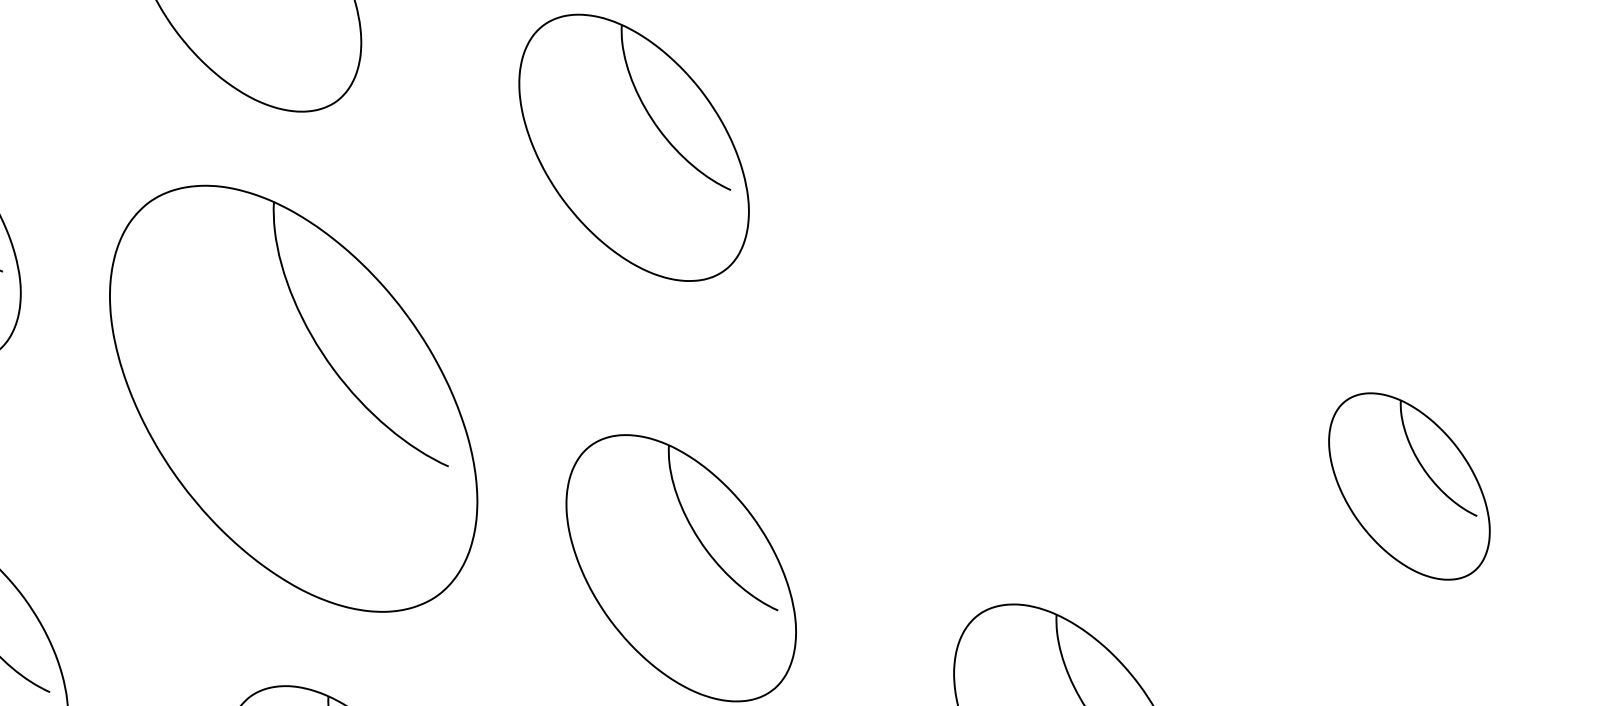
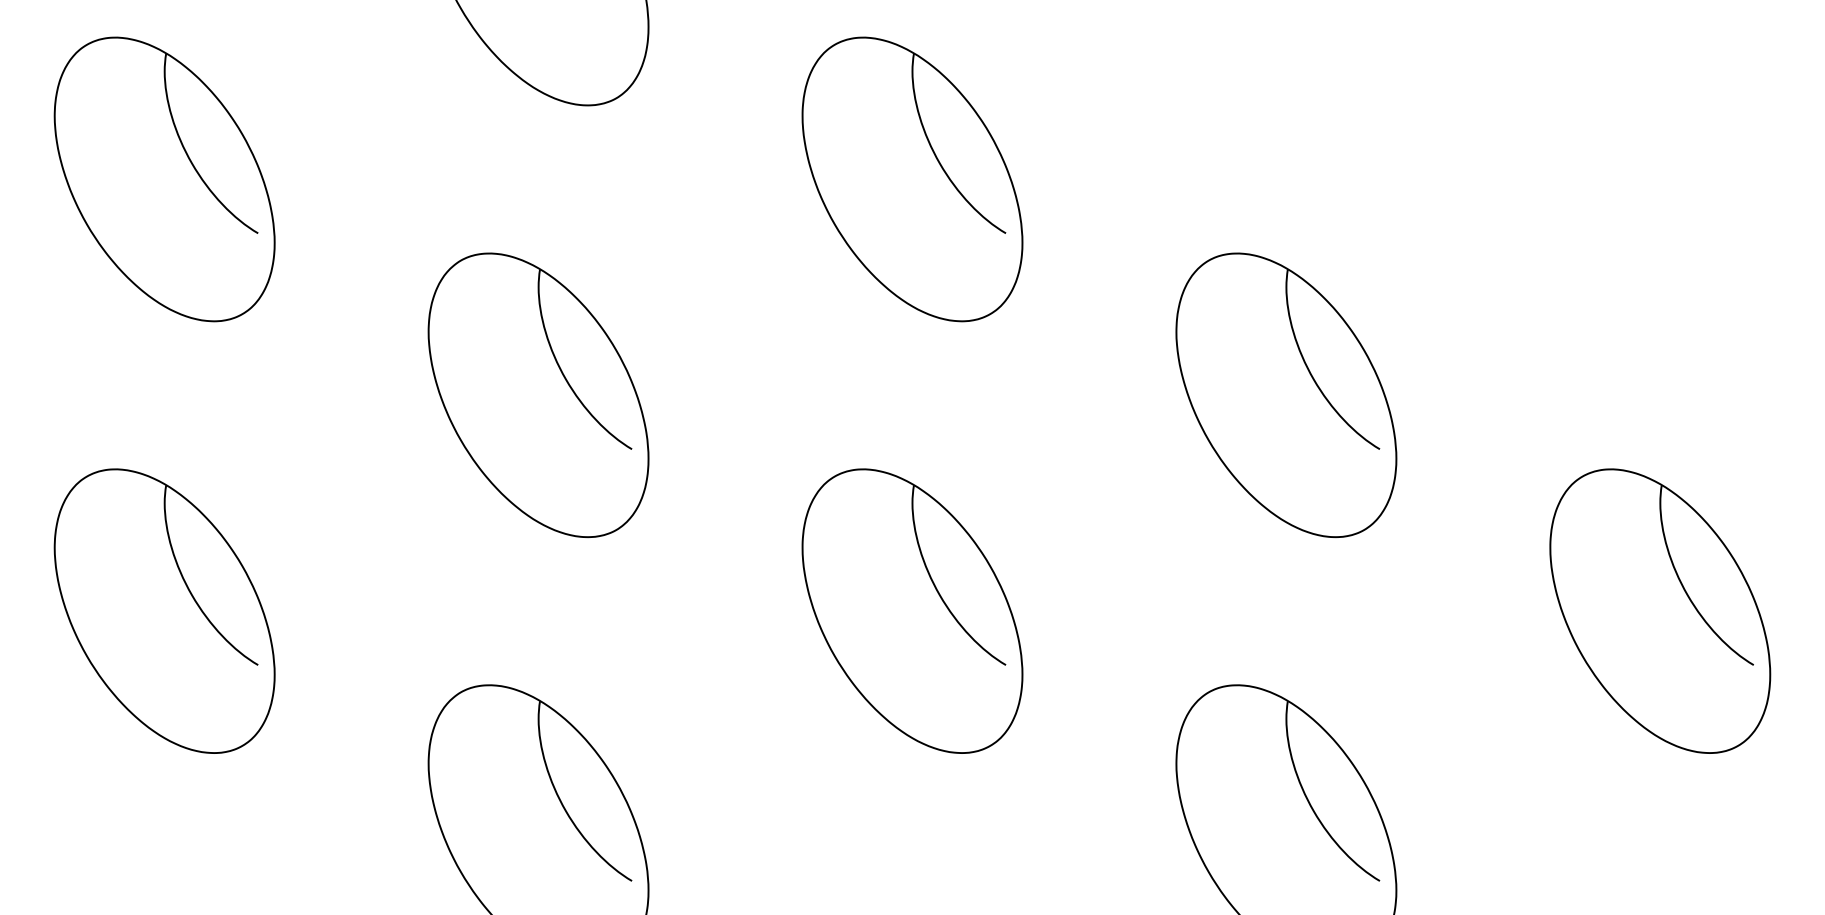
part: (1021, 317) -> (1286, 395), added
part: (293, 399) -> (538, 395), size x0.62
part: (1409, 485) -> (1660, 610), size x1.43

